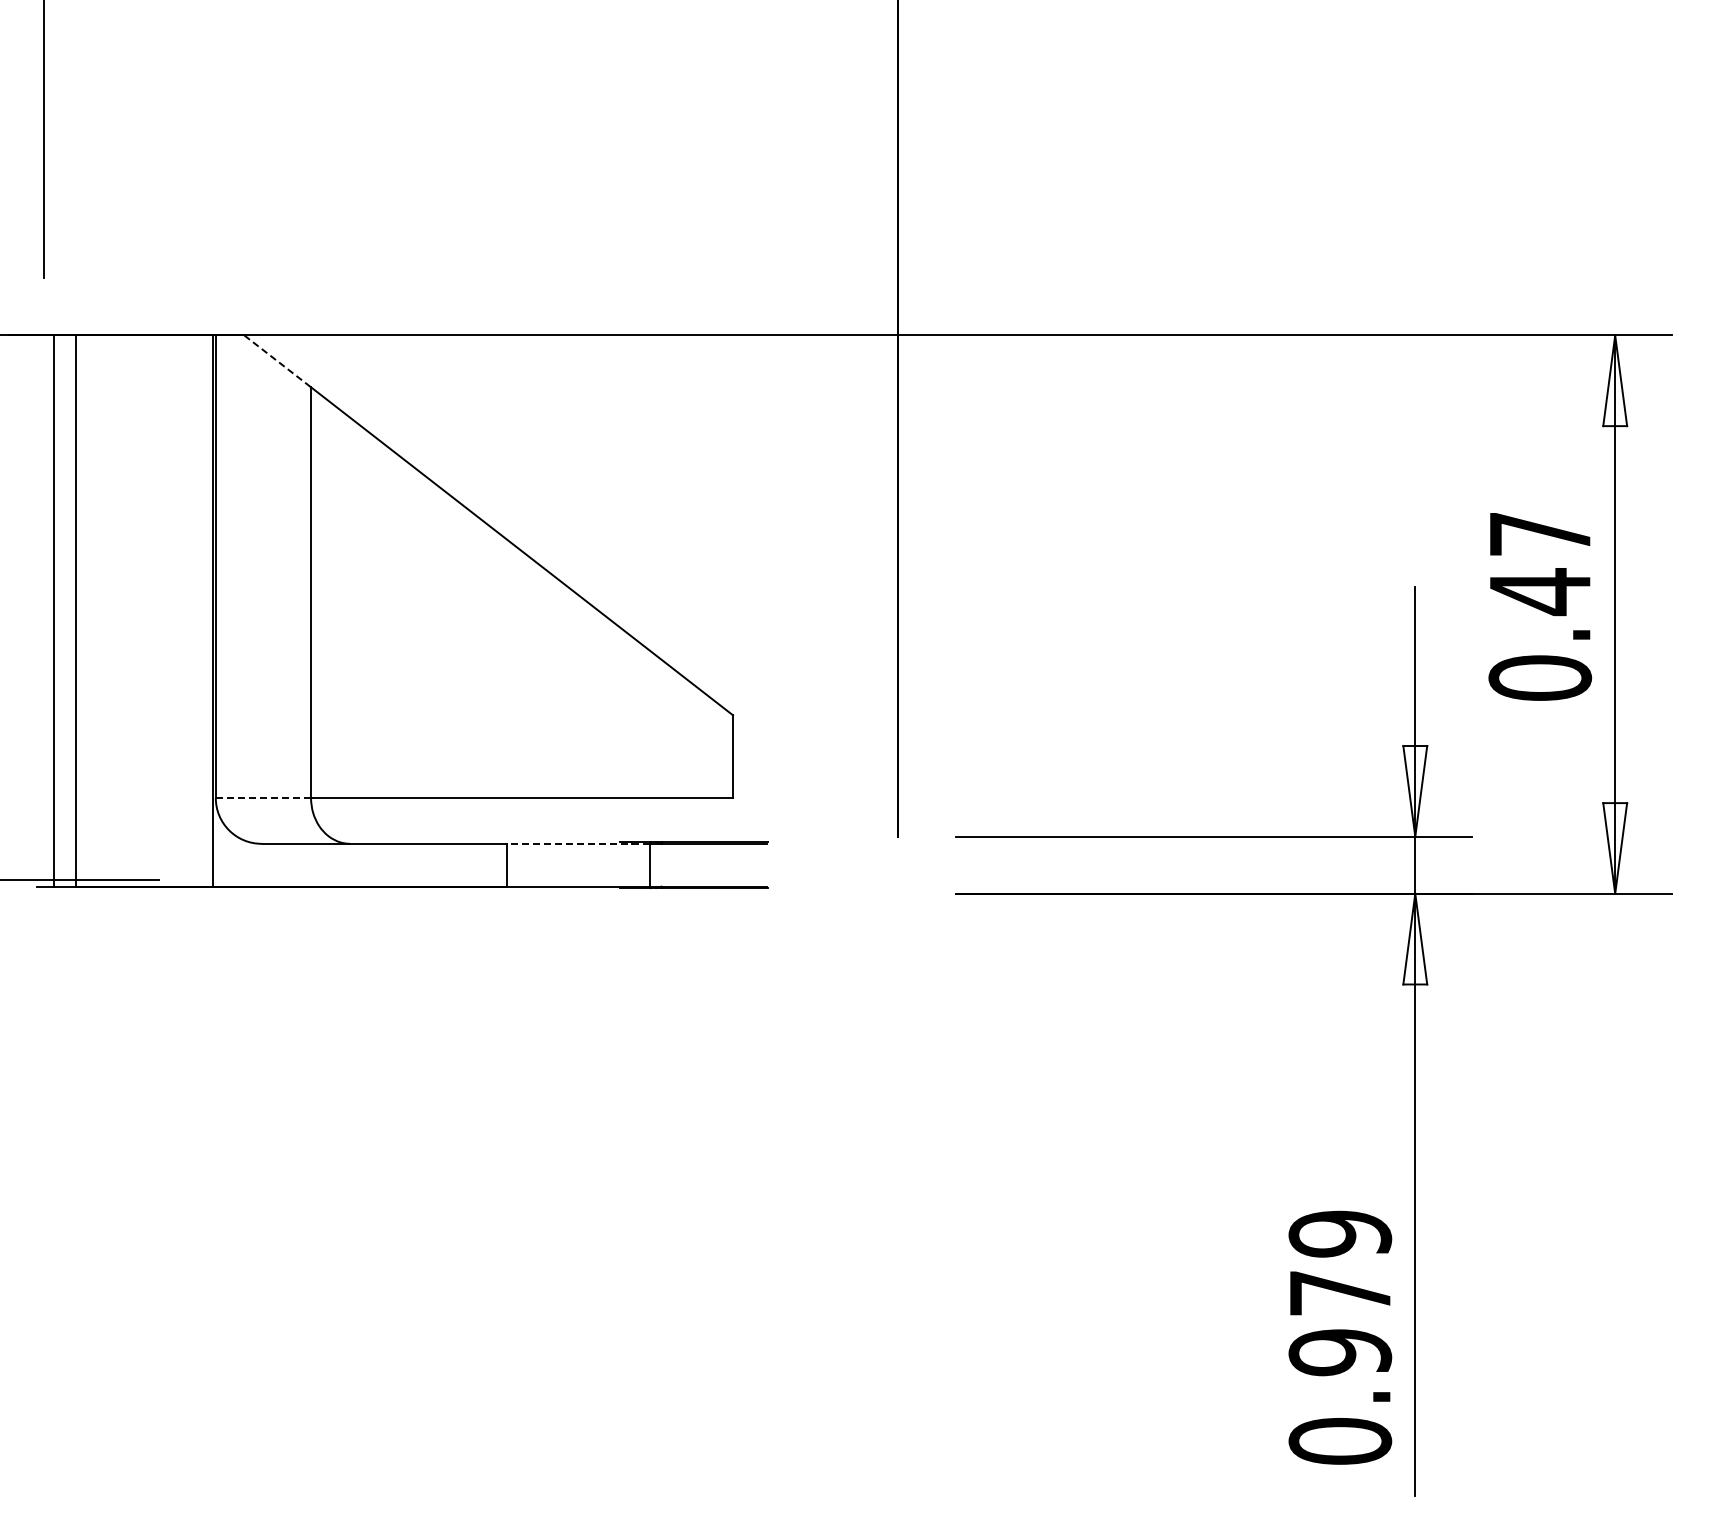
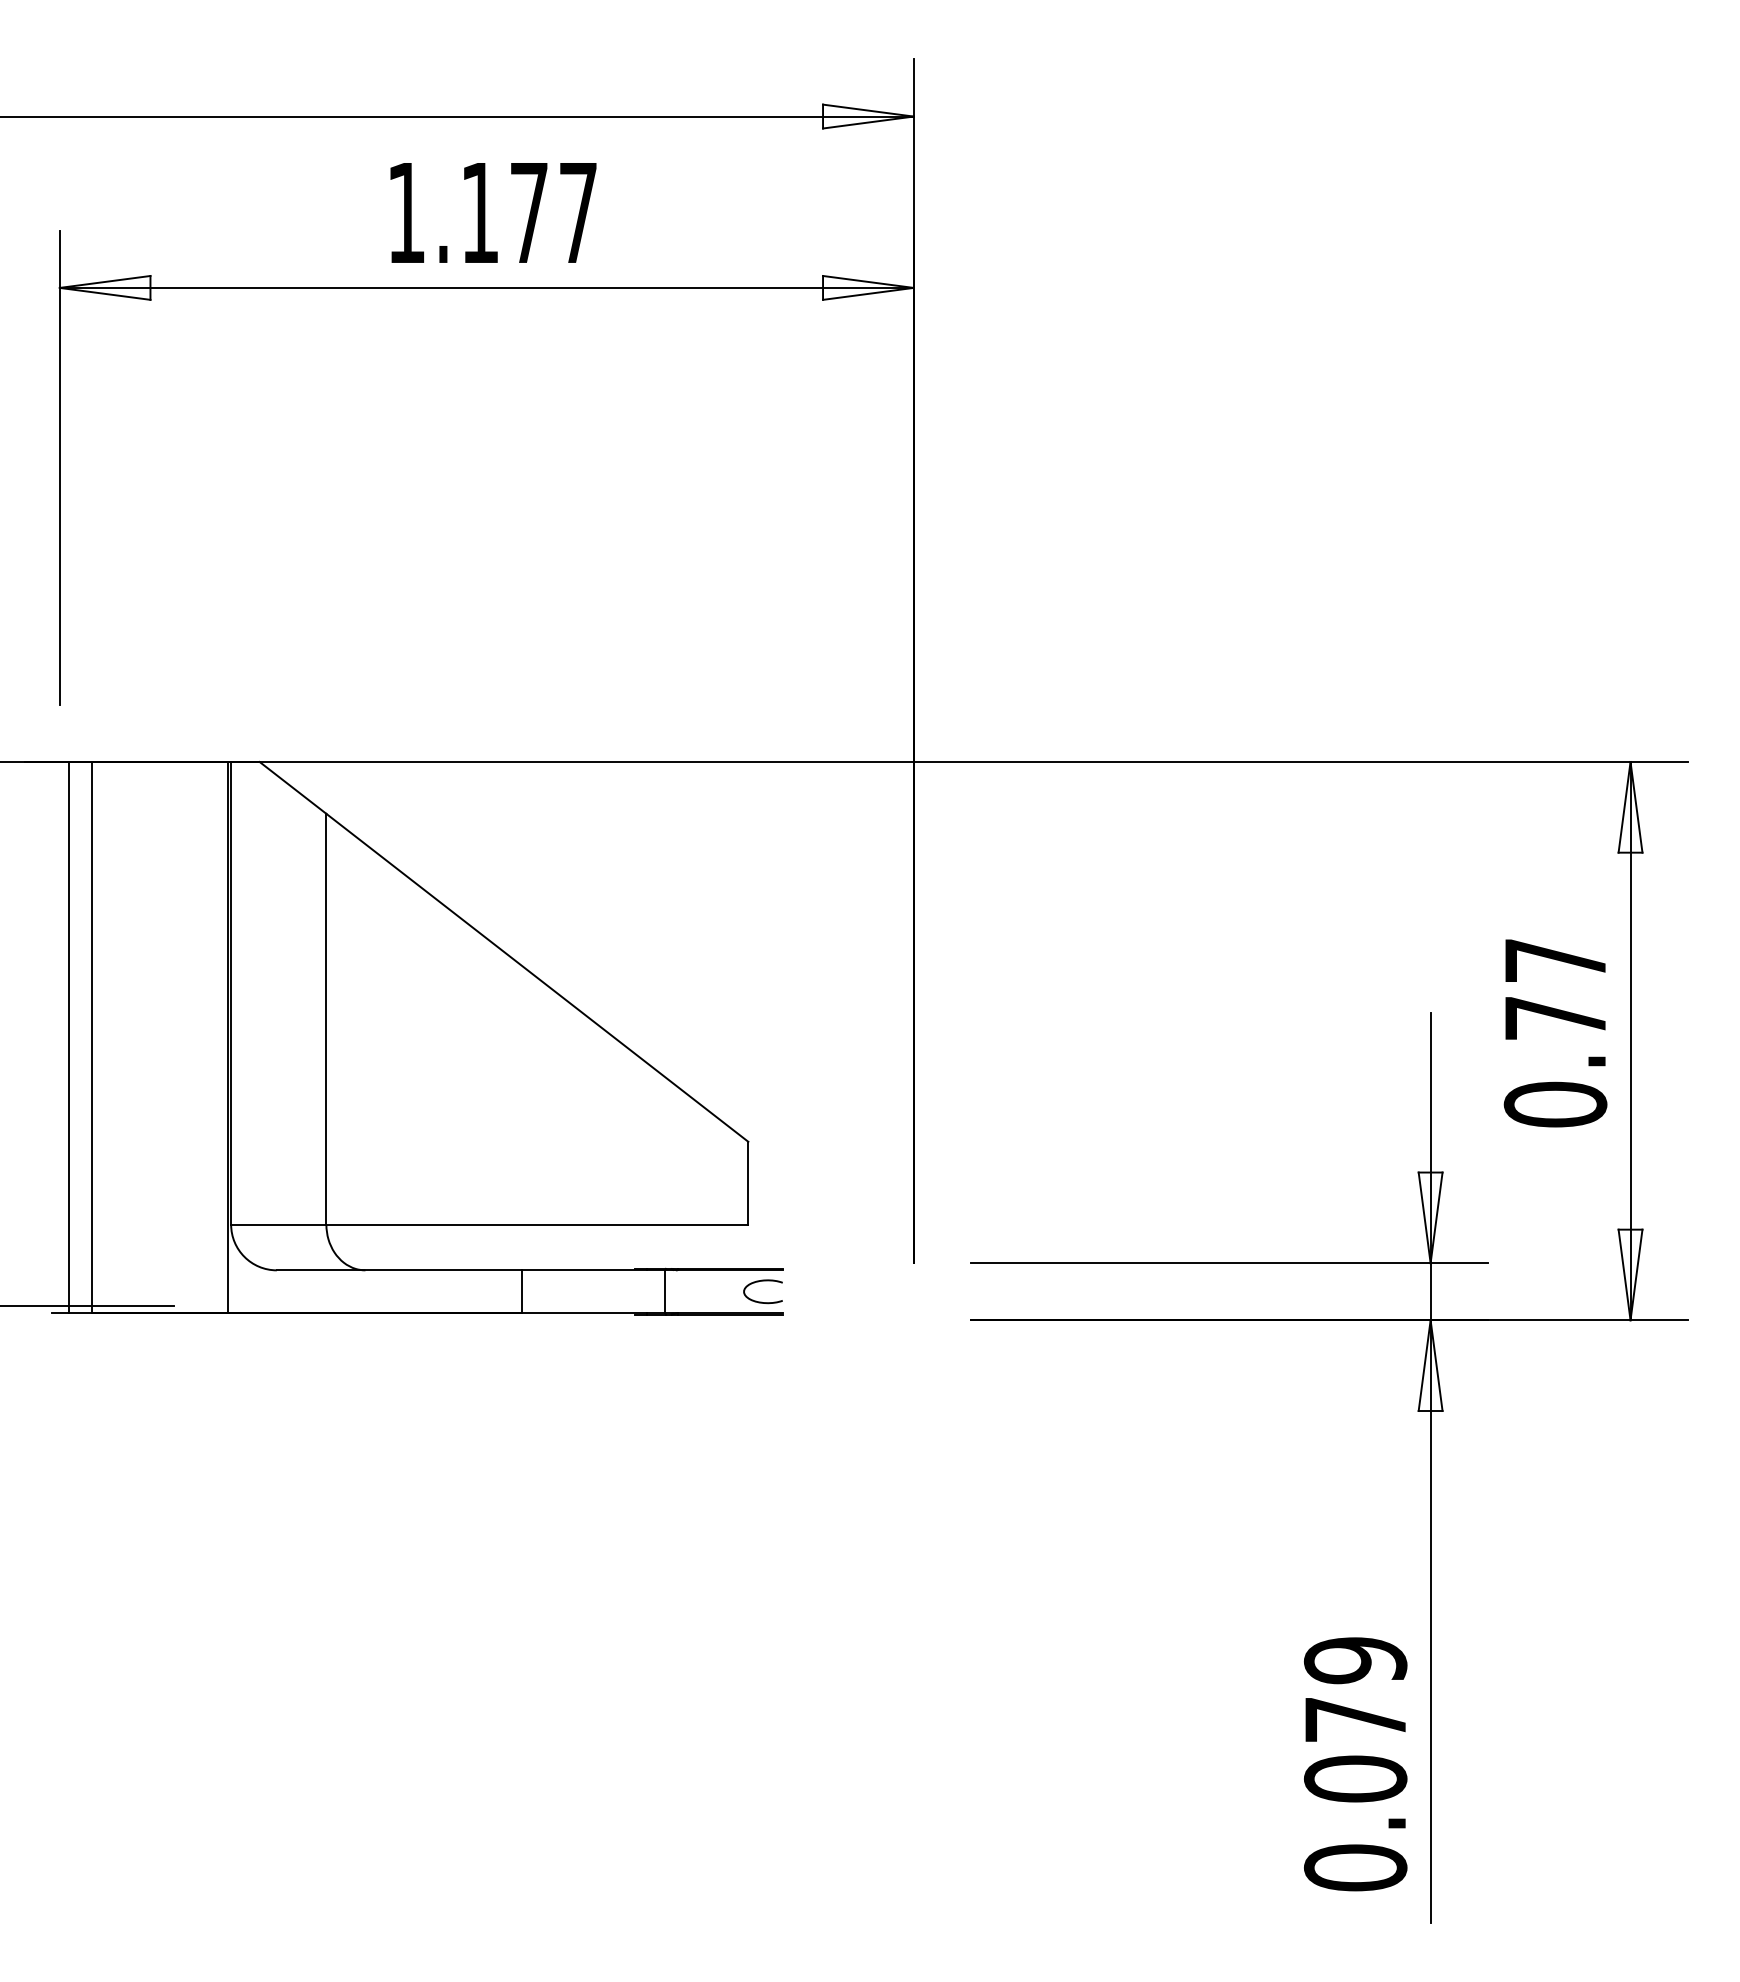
line: (278, 361) -> (293, 788), dashed -> solid
text: (1540, 591) -> (1555, 1018), 0.47 -> 0.77
line: (263, 797) -> (278, 1224), dashed -> solid
line: (578, 843) -> (593, 1270), dashed -> solid
curve: (743, 855) -> (758, 1282), added
text: (1340, 1351) -> (1355, 1778), 0.979 -> 0.079

